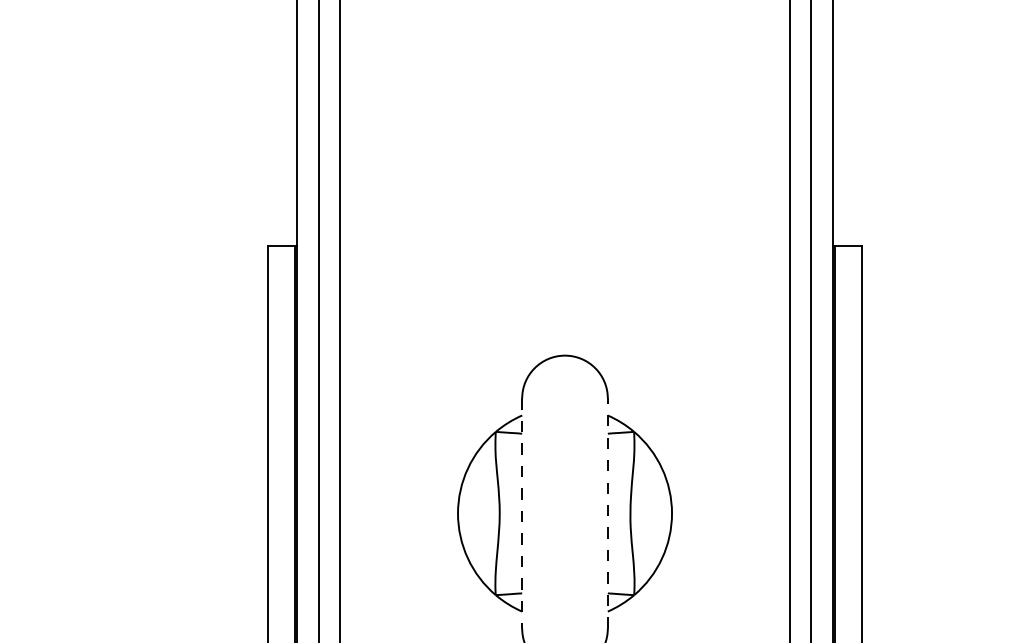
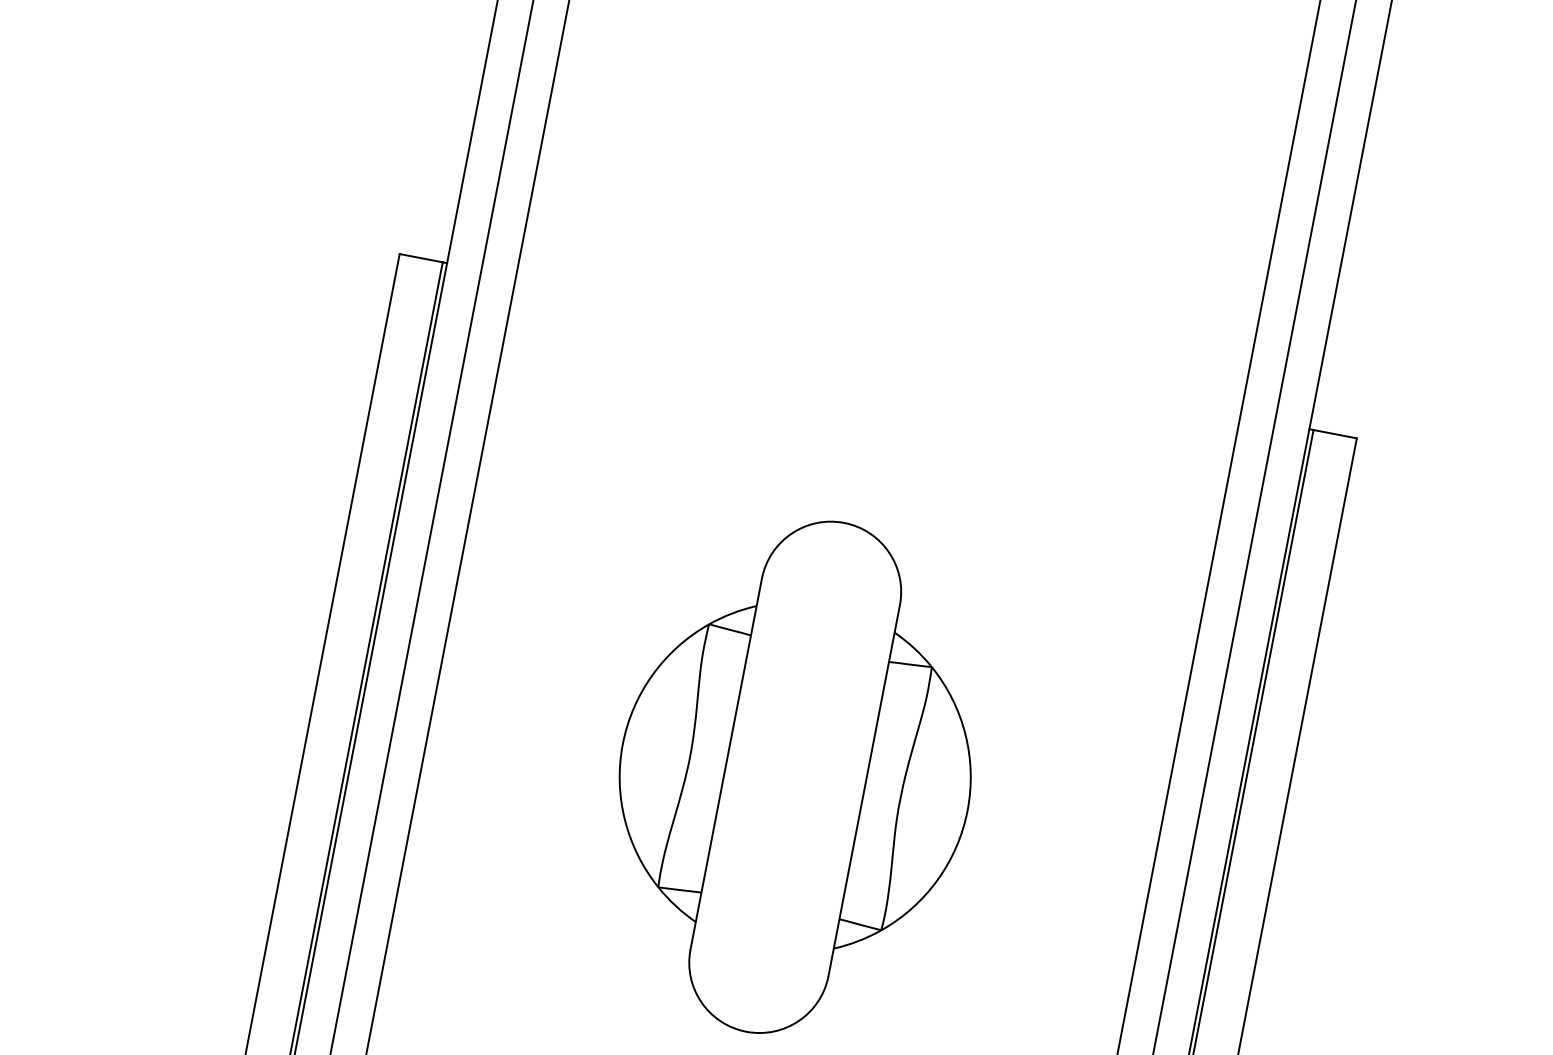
line: (607, 513) -> (863, 790), dashed -> solid
line: (522, 514) -> (726, 765), dashed -> solid

